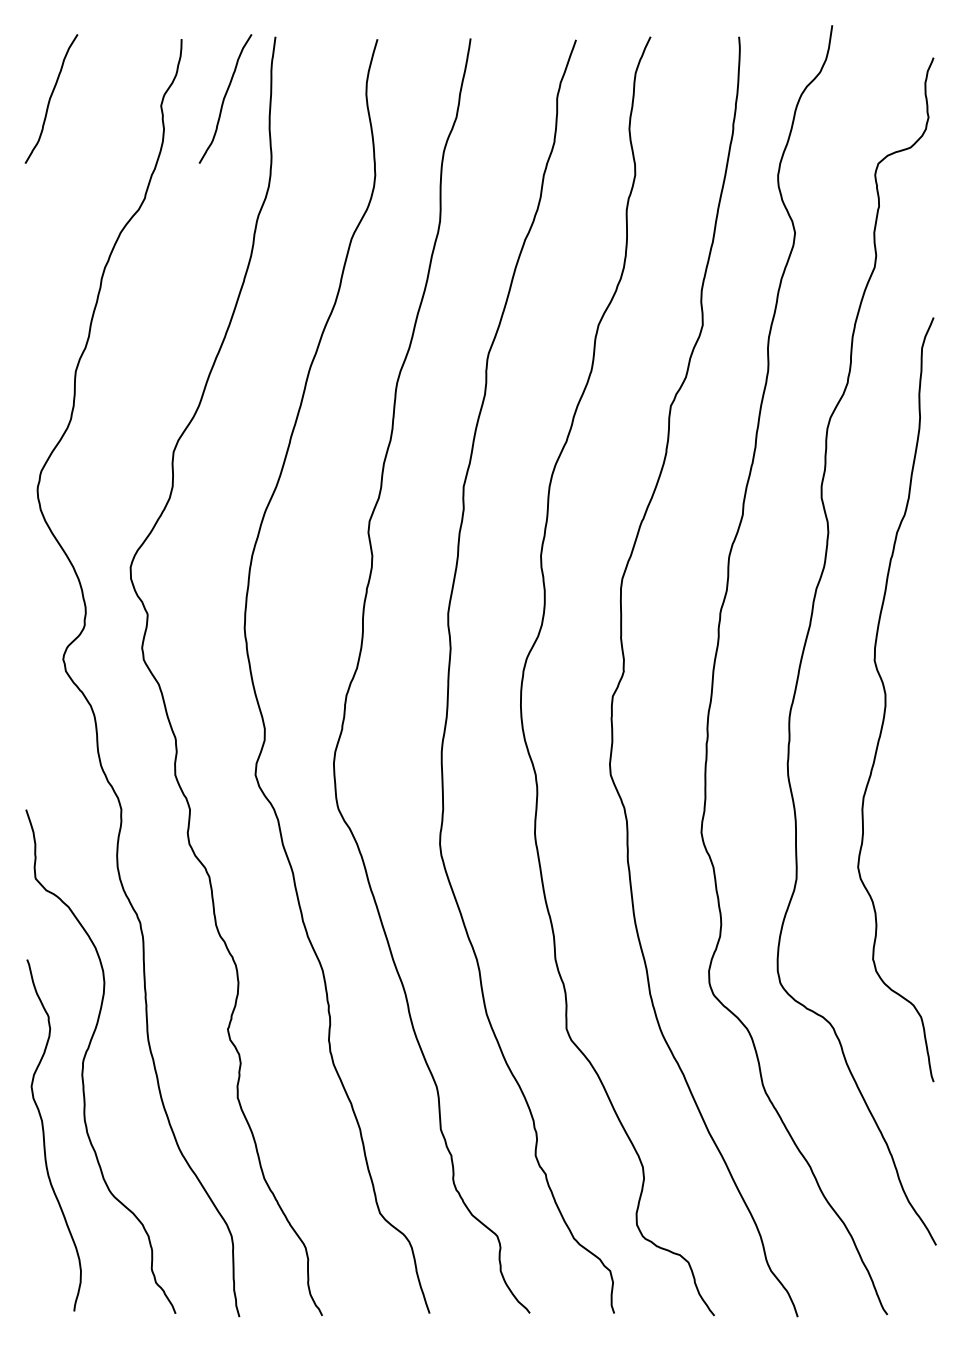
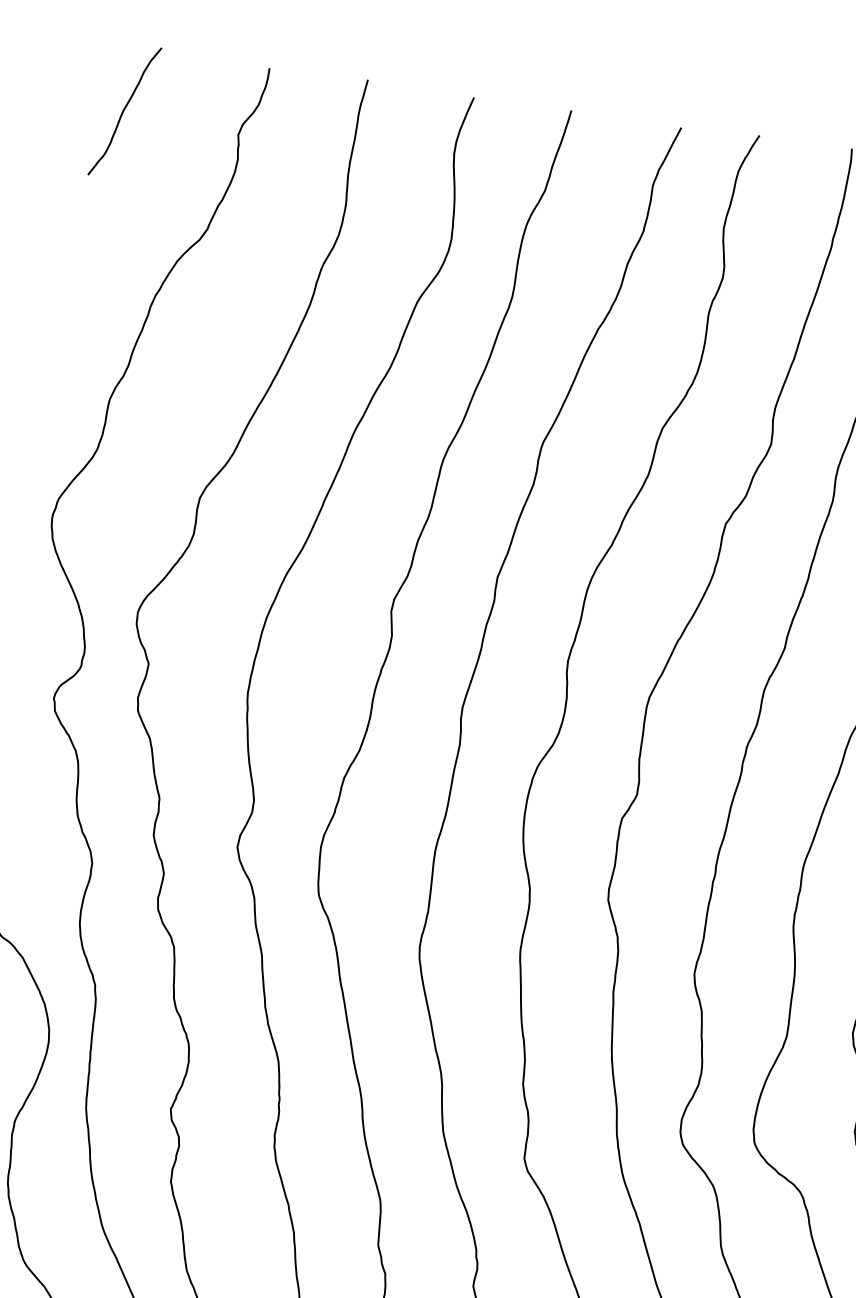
curve: (225, 98) -> (306, 136), removed

